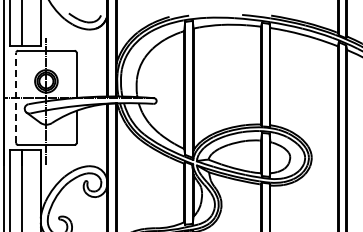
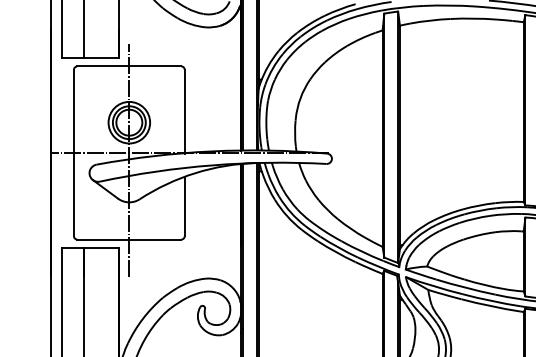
line: (16, 97) -> (74, 152), dashed -> solid

